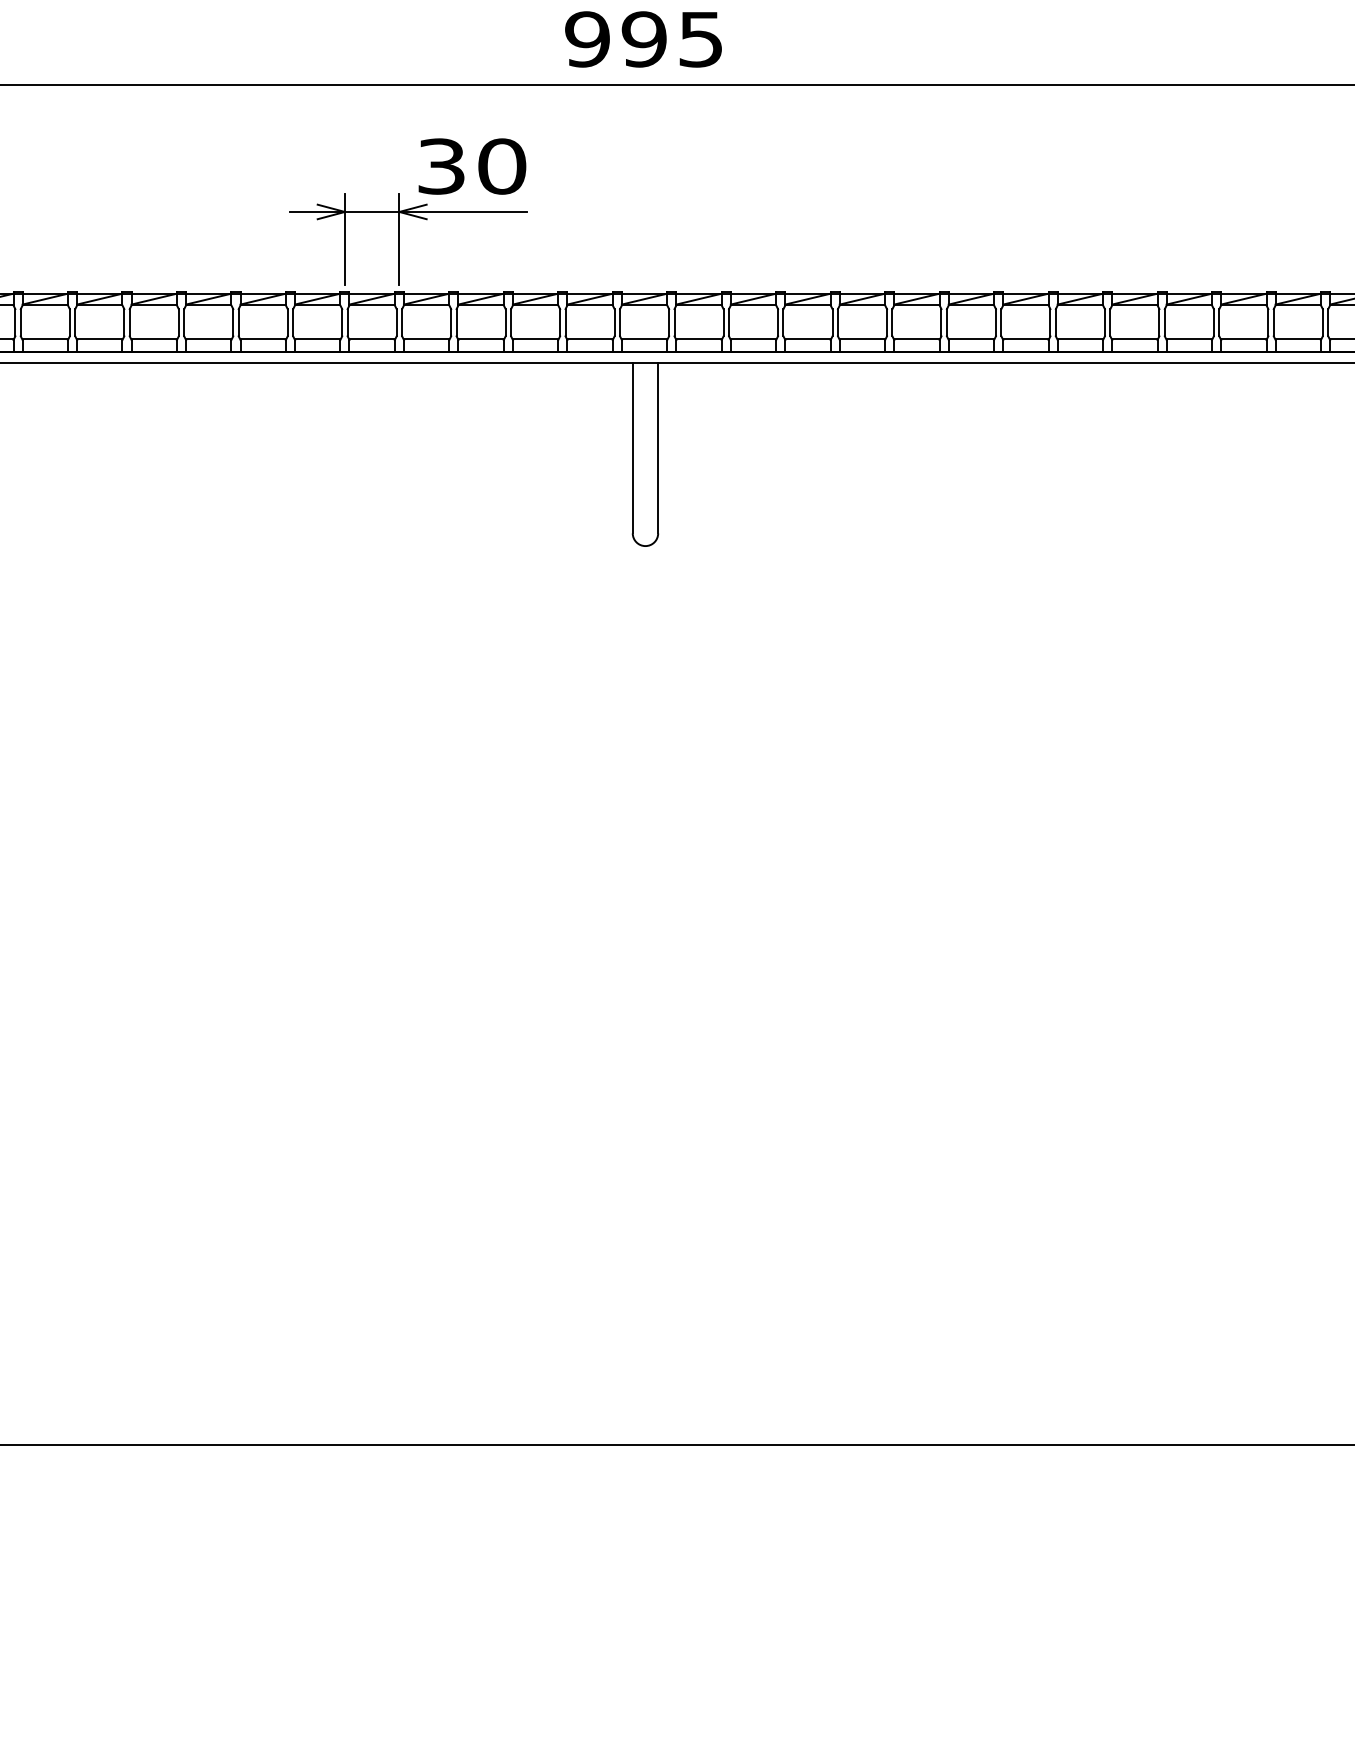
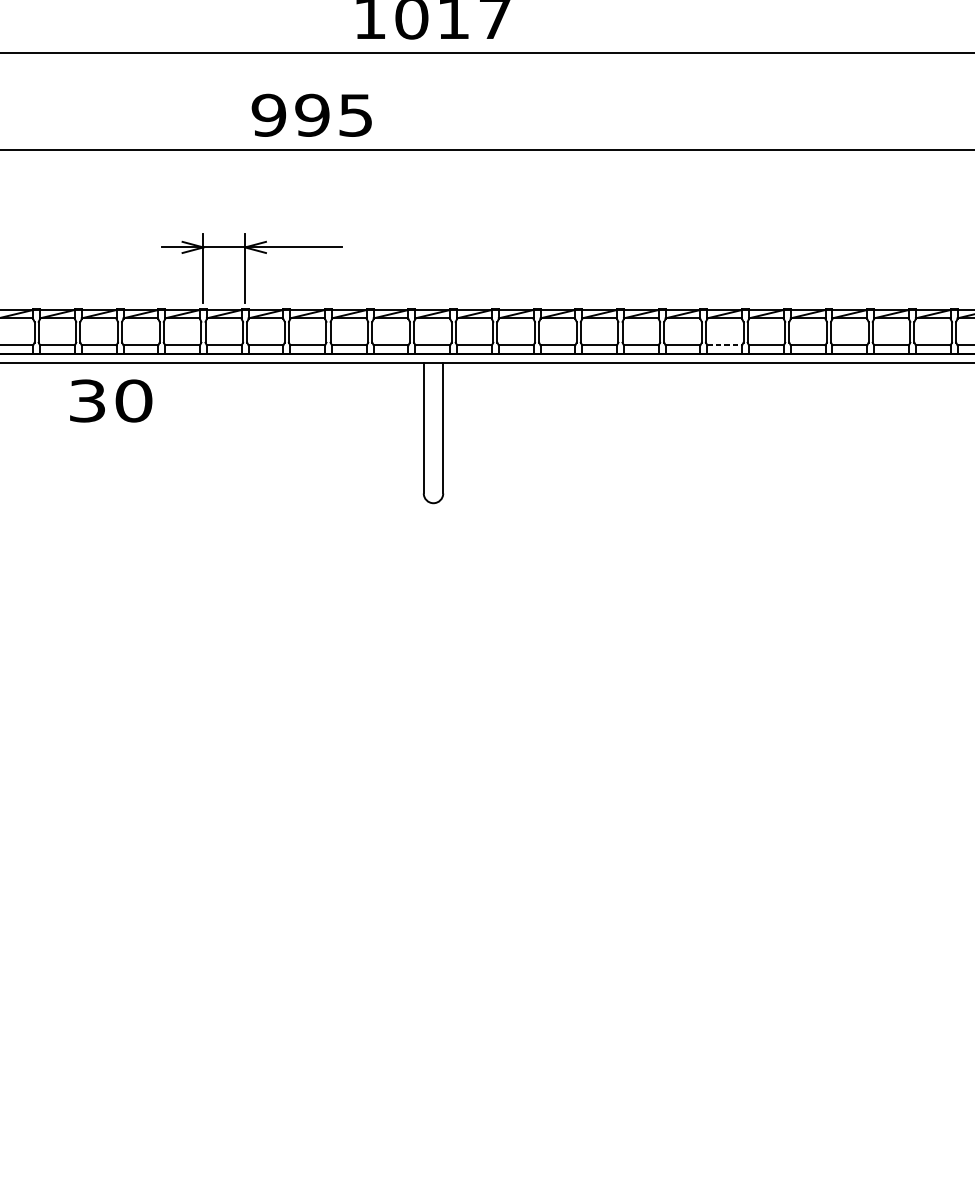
text: (643, 39) -> (311, 115), moved
text: (472, 166) -> (111, 400), moved
line: (1025, 339) -> (724, 345), solid -> dashed

